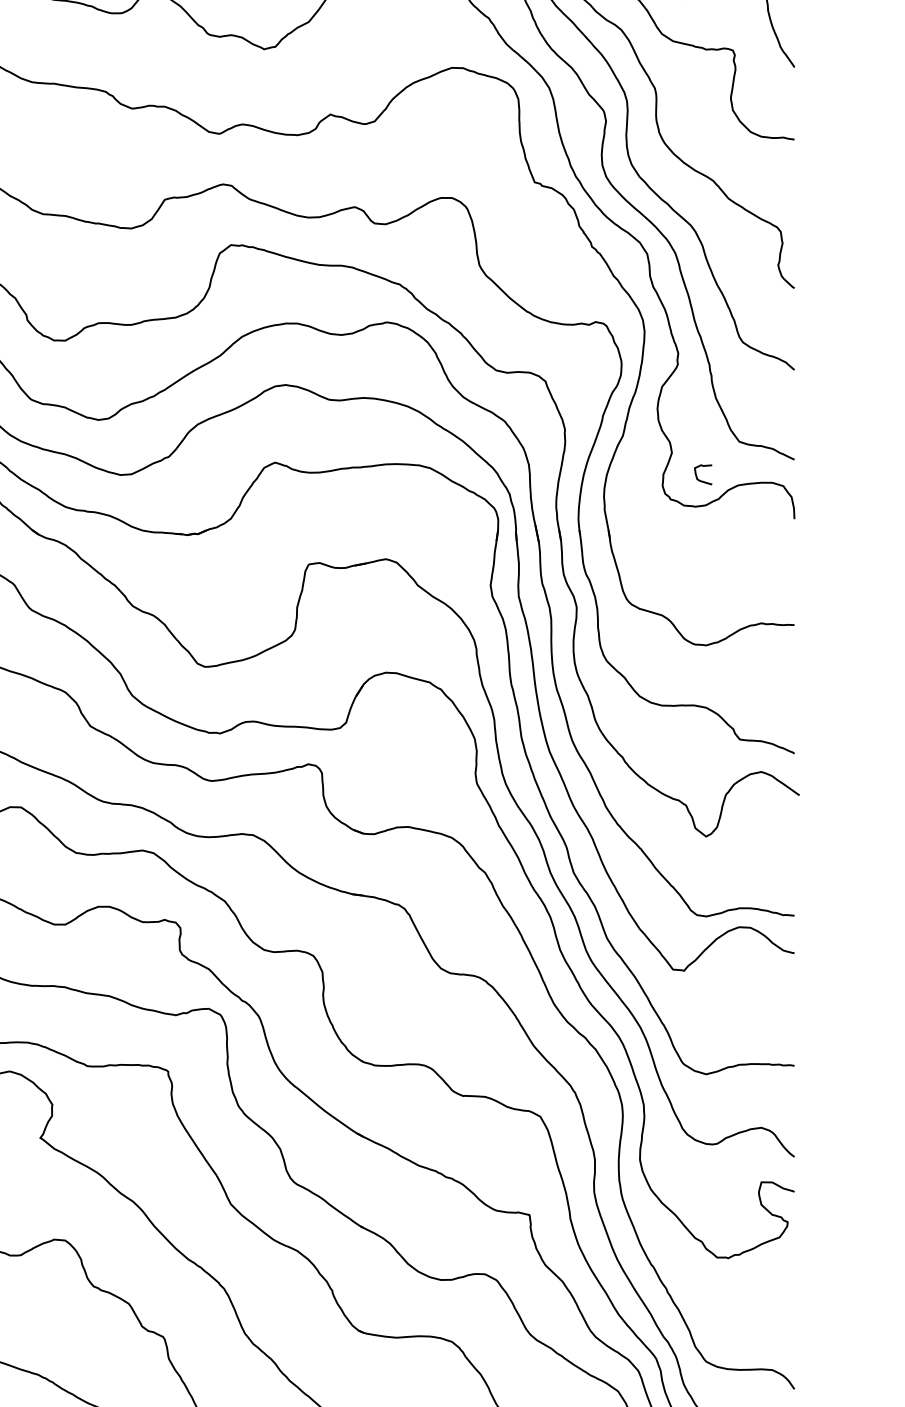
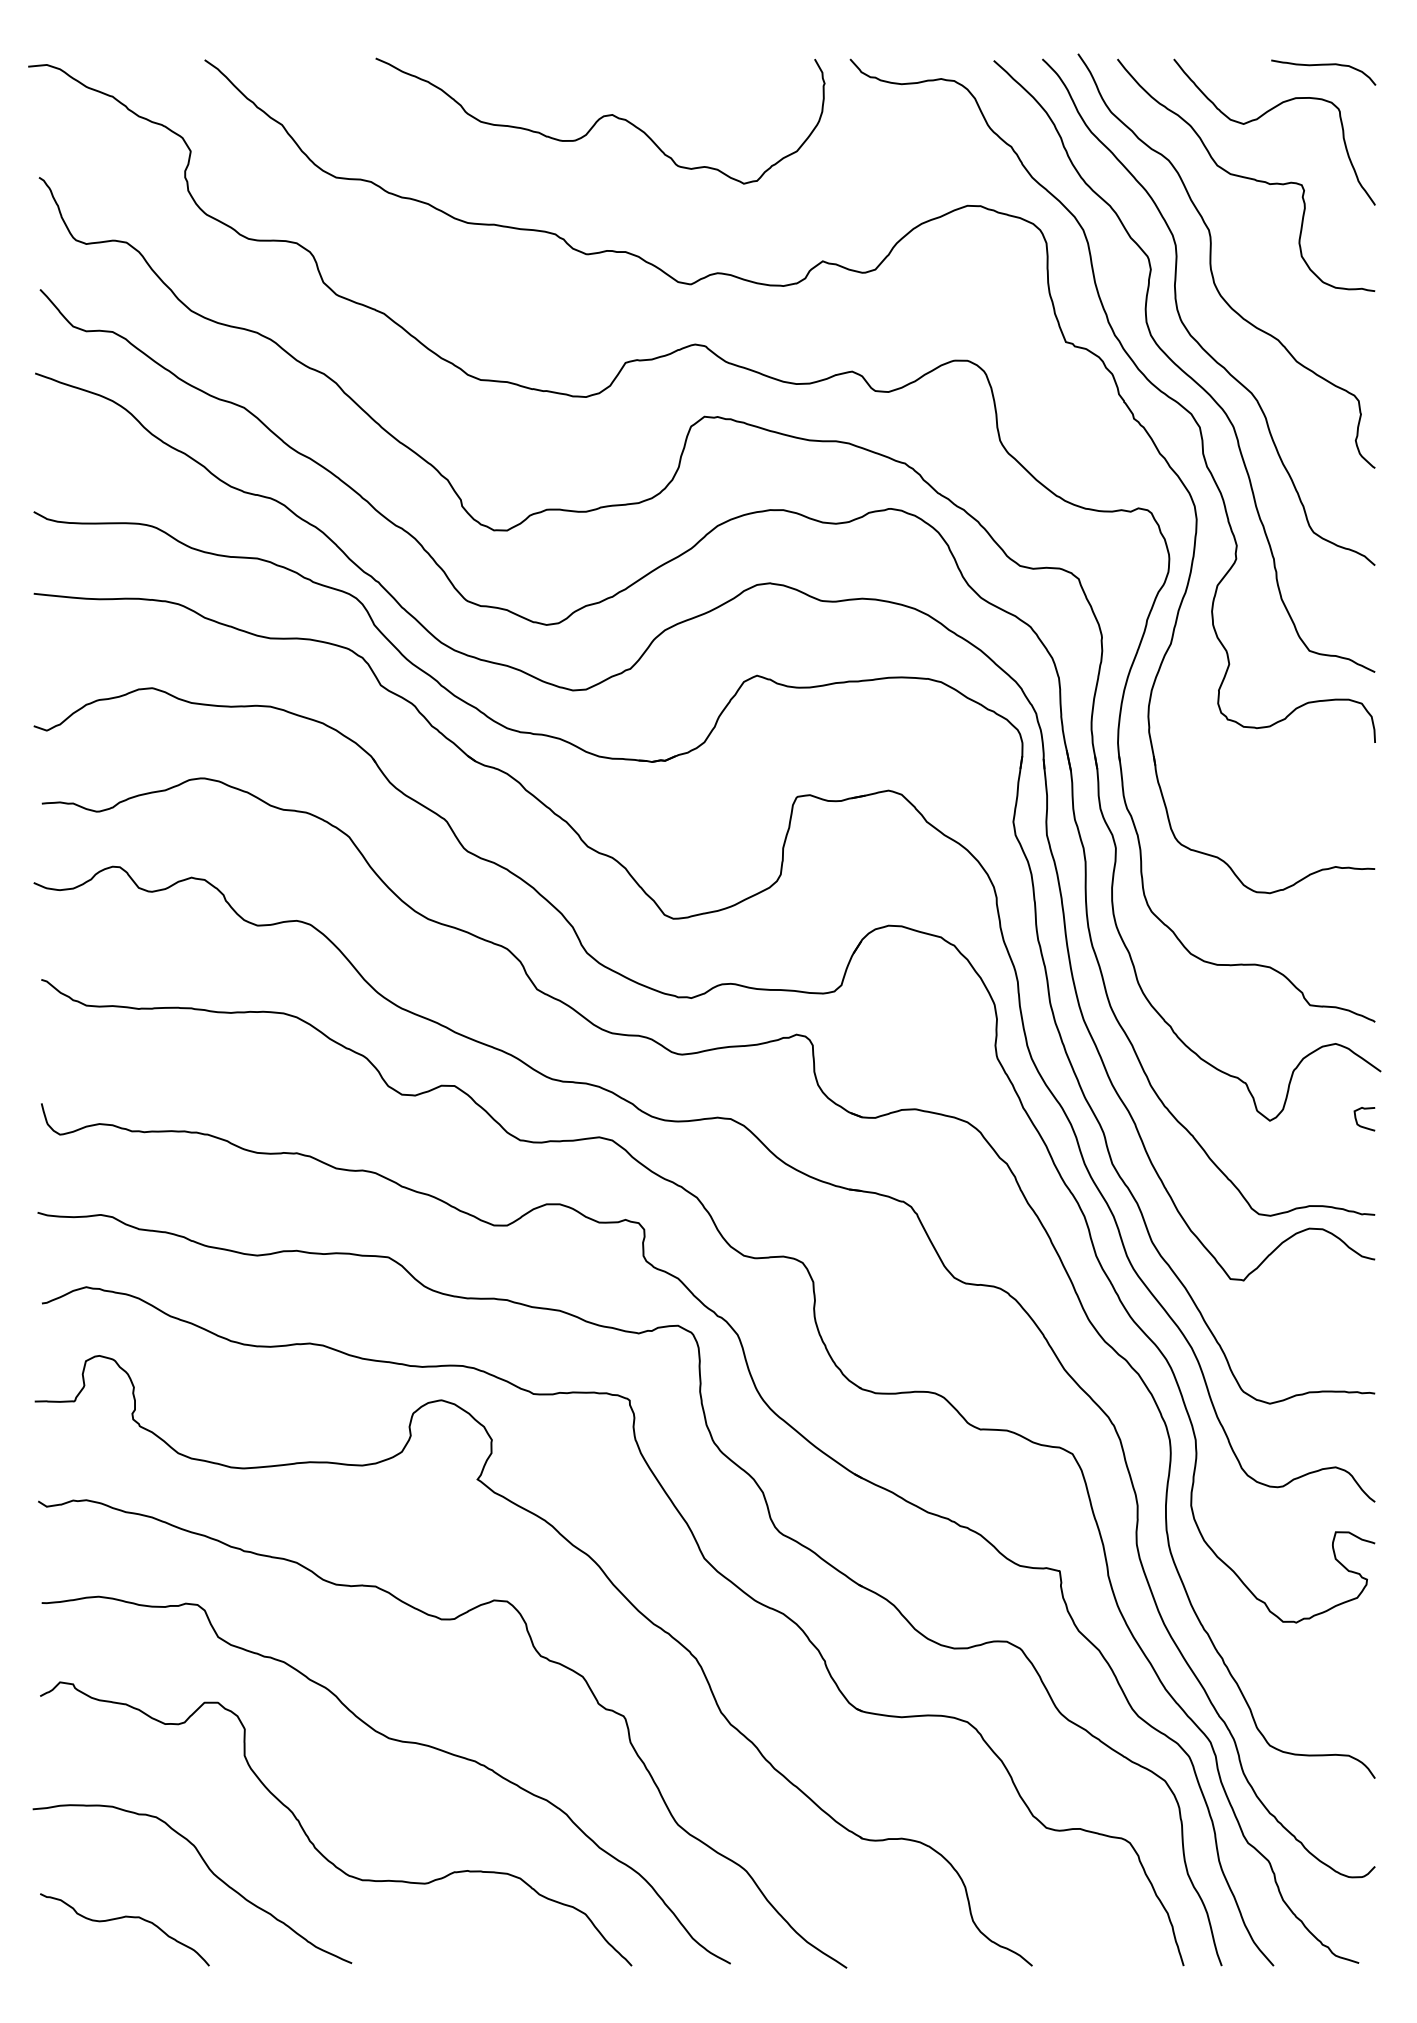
curve: (700, 480) -> (1361, 1125), moved

